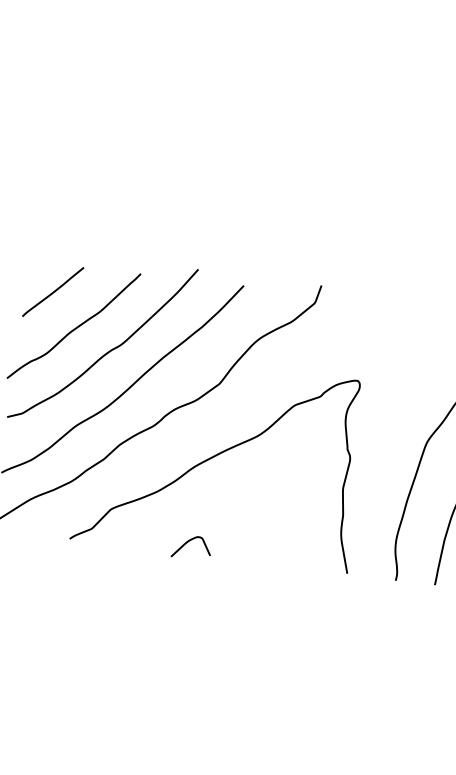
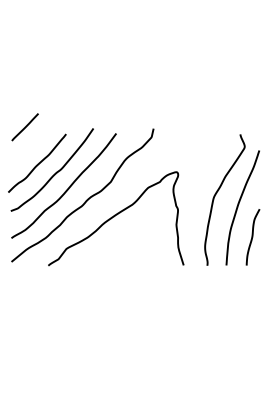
line: (51, 292) -> (24, 127), moved
curve: (188, 543) -> (105, 260), removed

